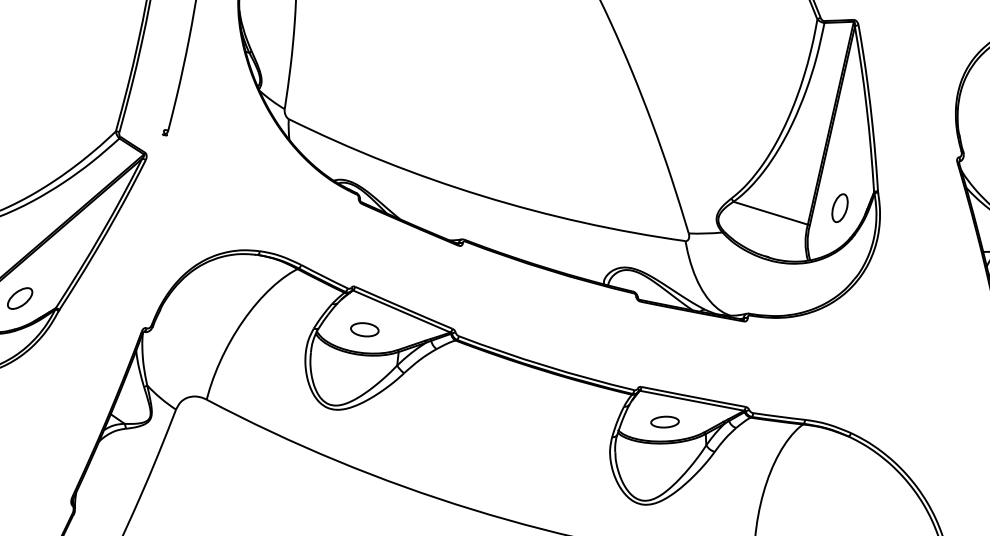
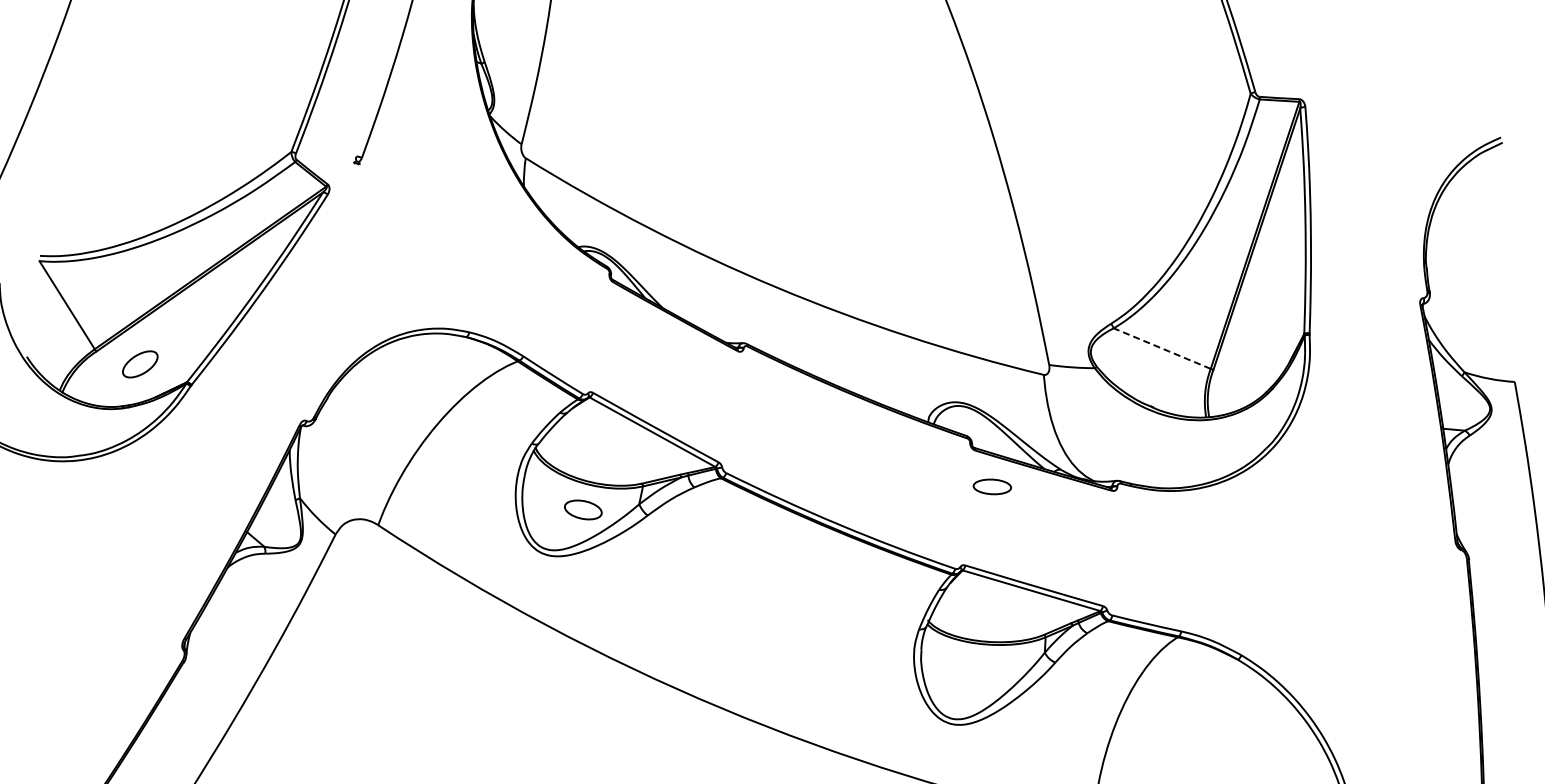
part: (840, 207) -> (1256, 350), removed
line: (770, 213) -> (1162, 348), solid -> dashed
part: (364, 329) -> (583, 509), moved
part: (664, 421) -> (991, 486), moved

